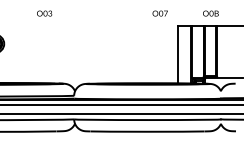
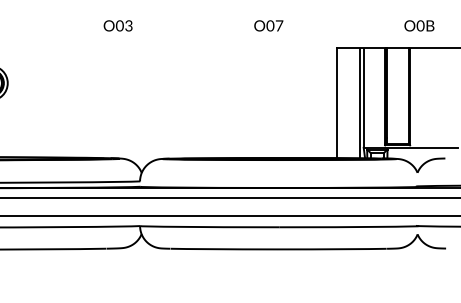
text: (44, 13) -> (117, 25), moved
text: (159, 13) -> (267, 25), moved
text: (210, 13) -> (418, 25), moved

